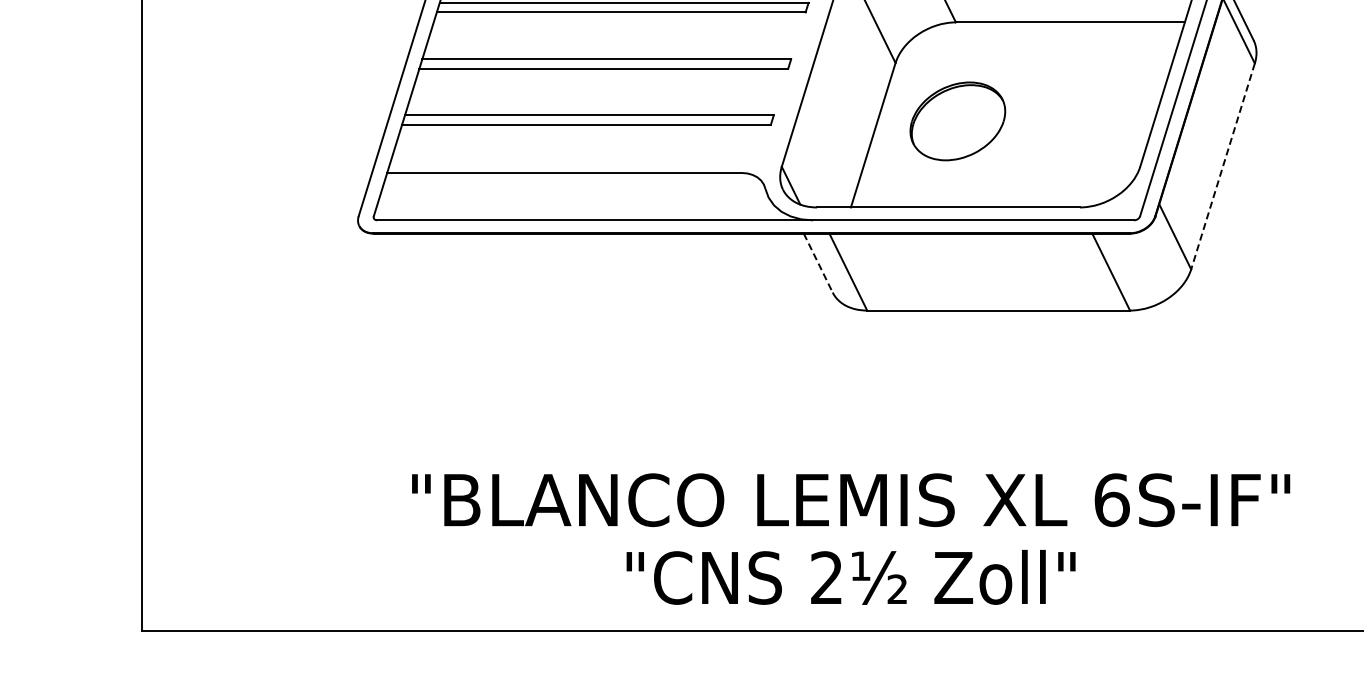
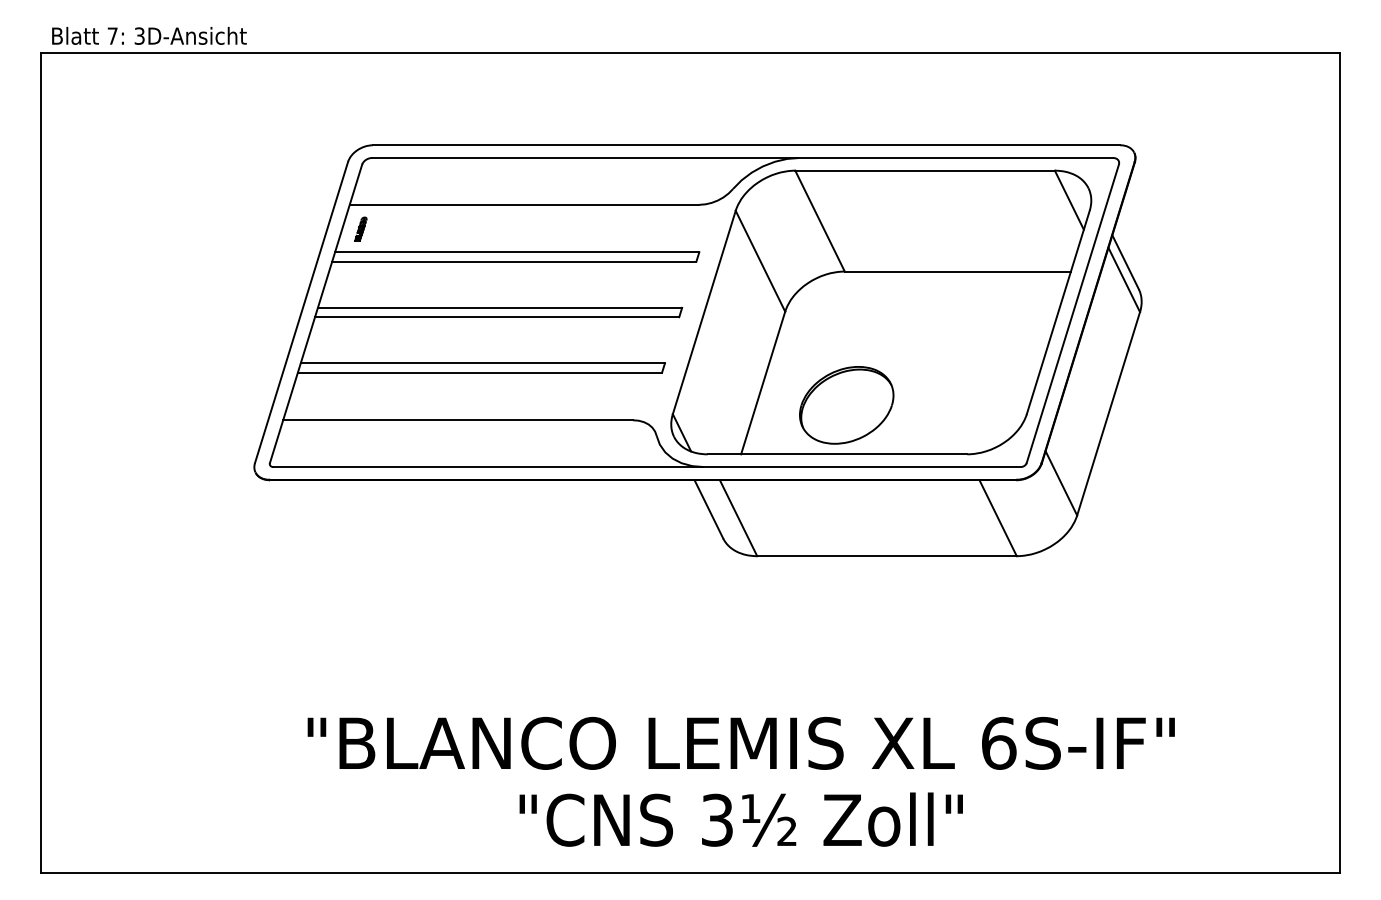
part: (957, 121) -> (846, 405), moved
line: (1222, 167) -> (1108, 414), dashed -> solid
line: (818, 263) -> (709, 509), dashed -> solid
text: (825, 578) -> (716, 820), 2½ -> 3½

